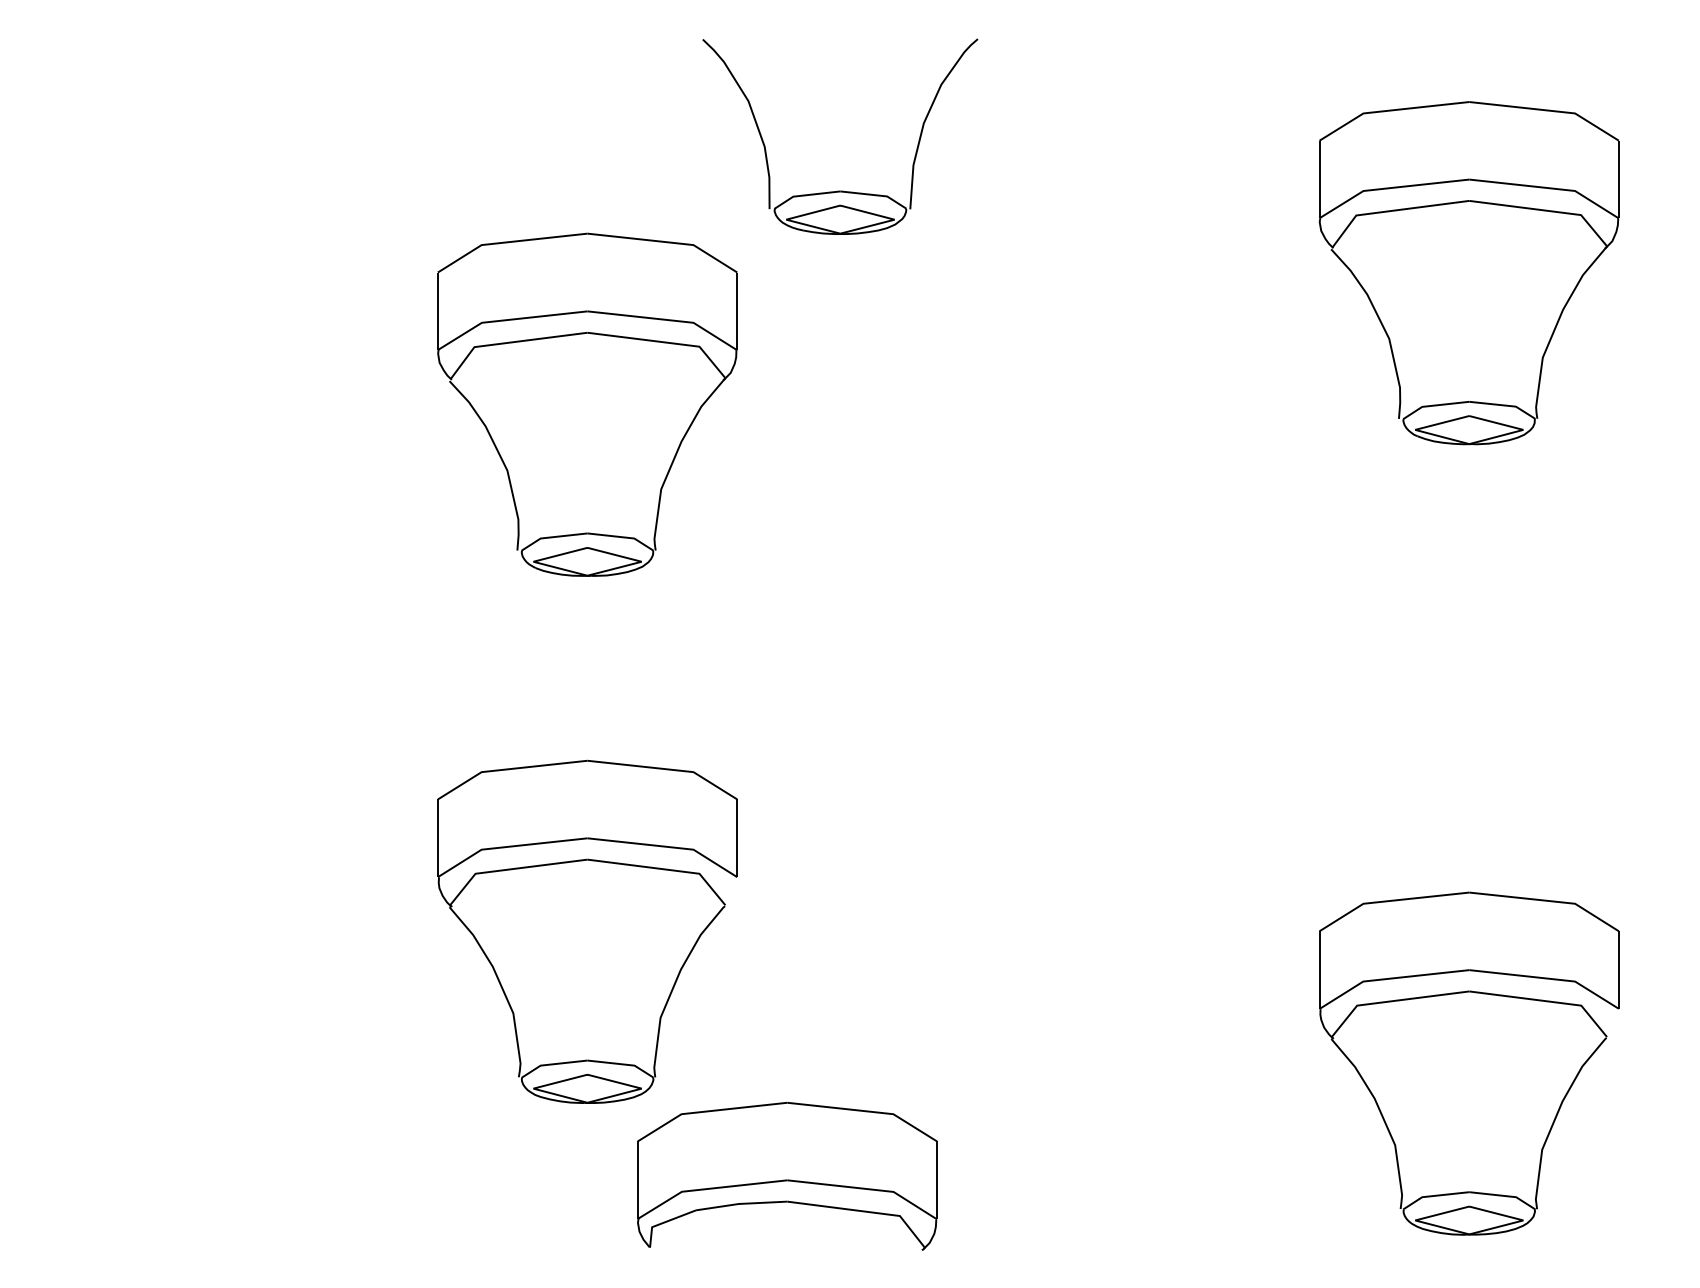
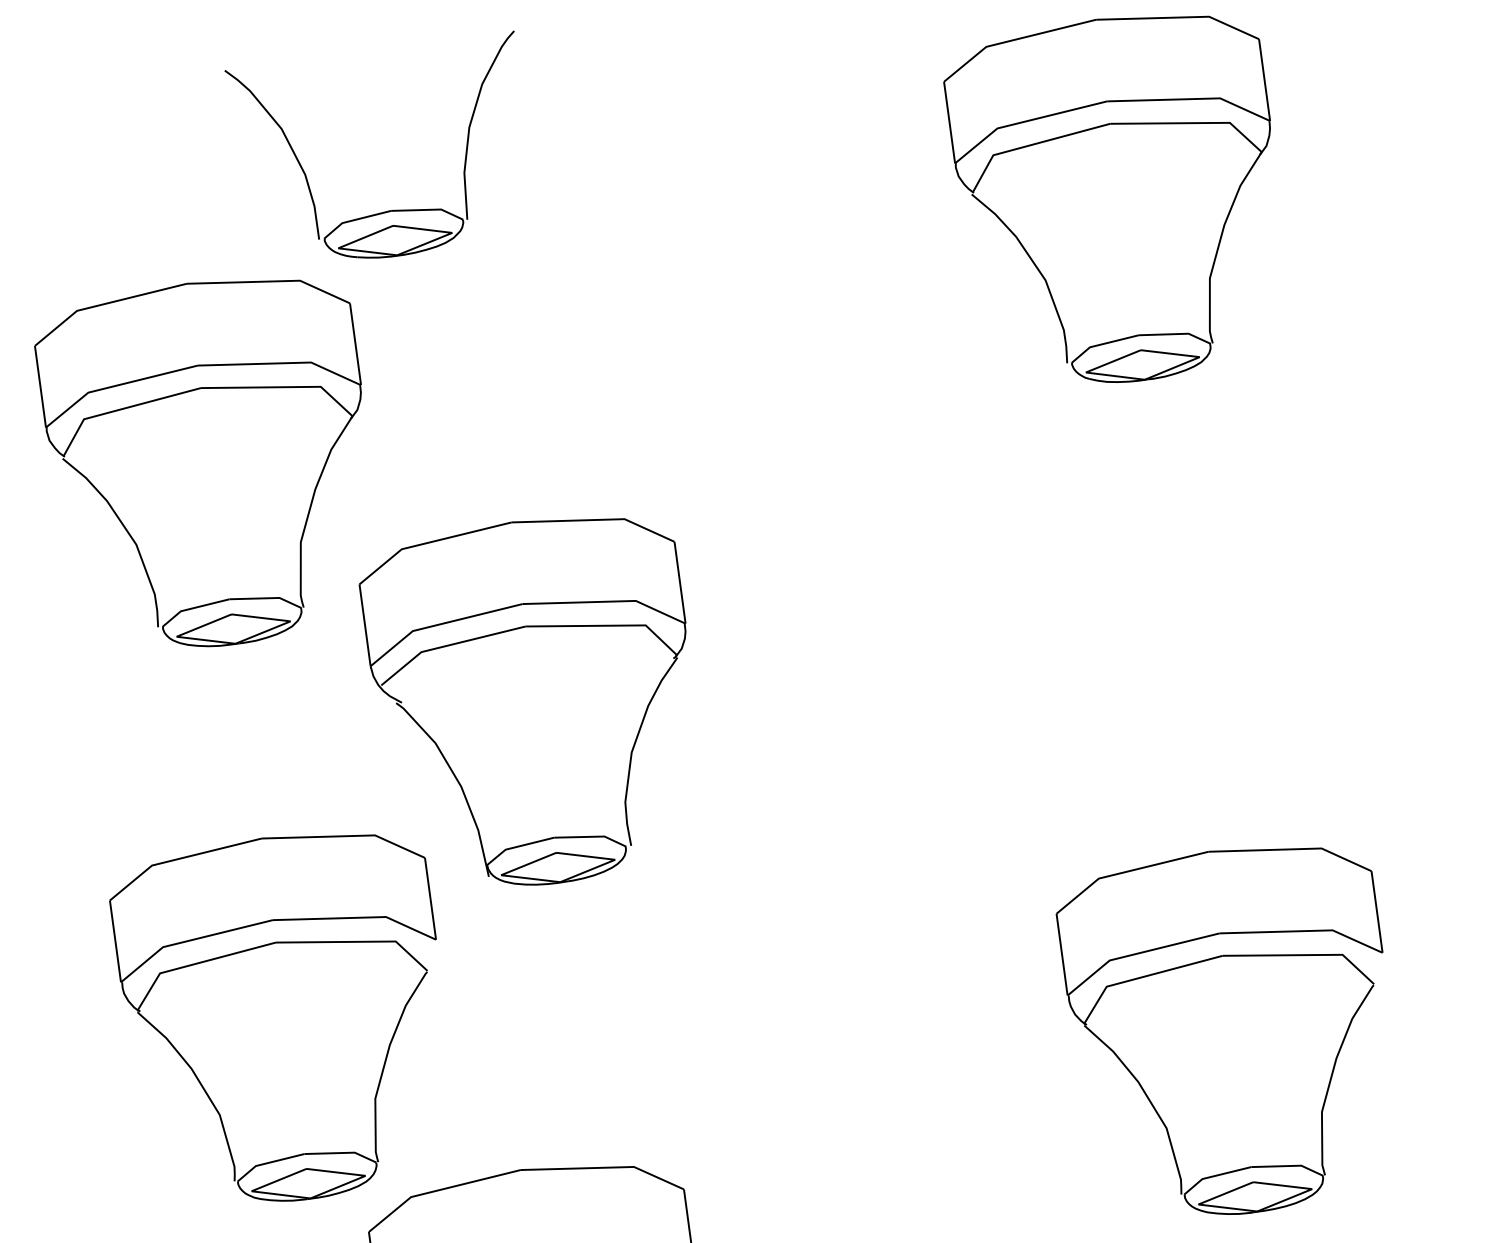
part: (840, 190) -> (391, 209), moved
part: (851, 598) -> (516, 630), added

